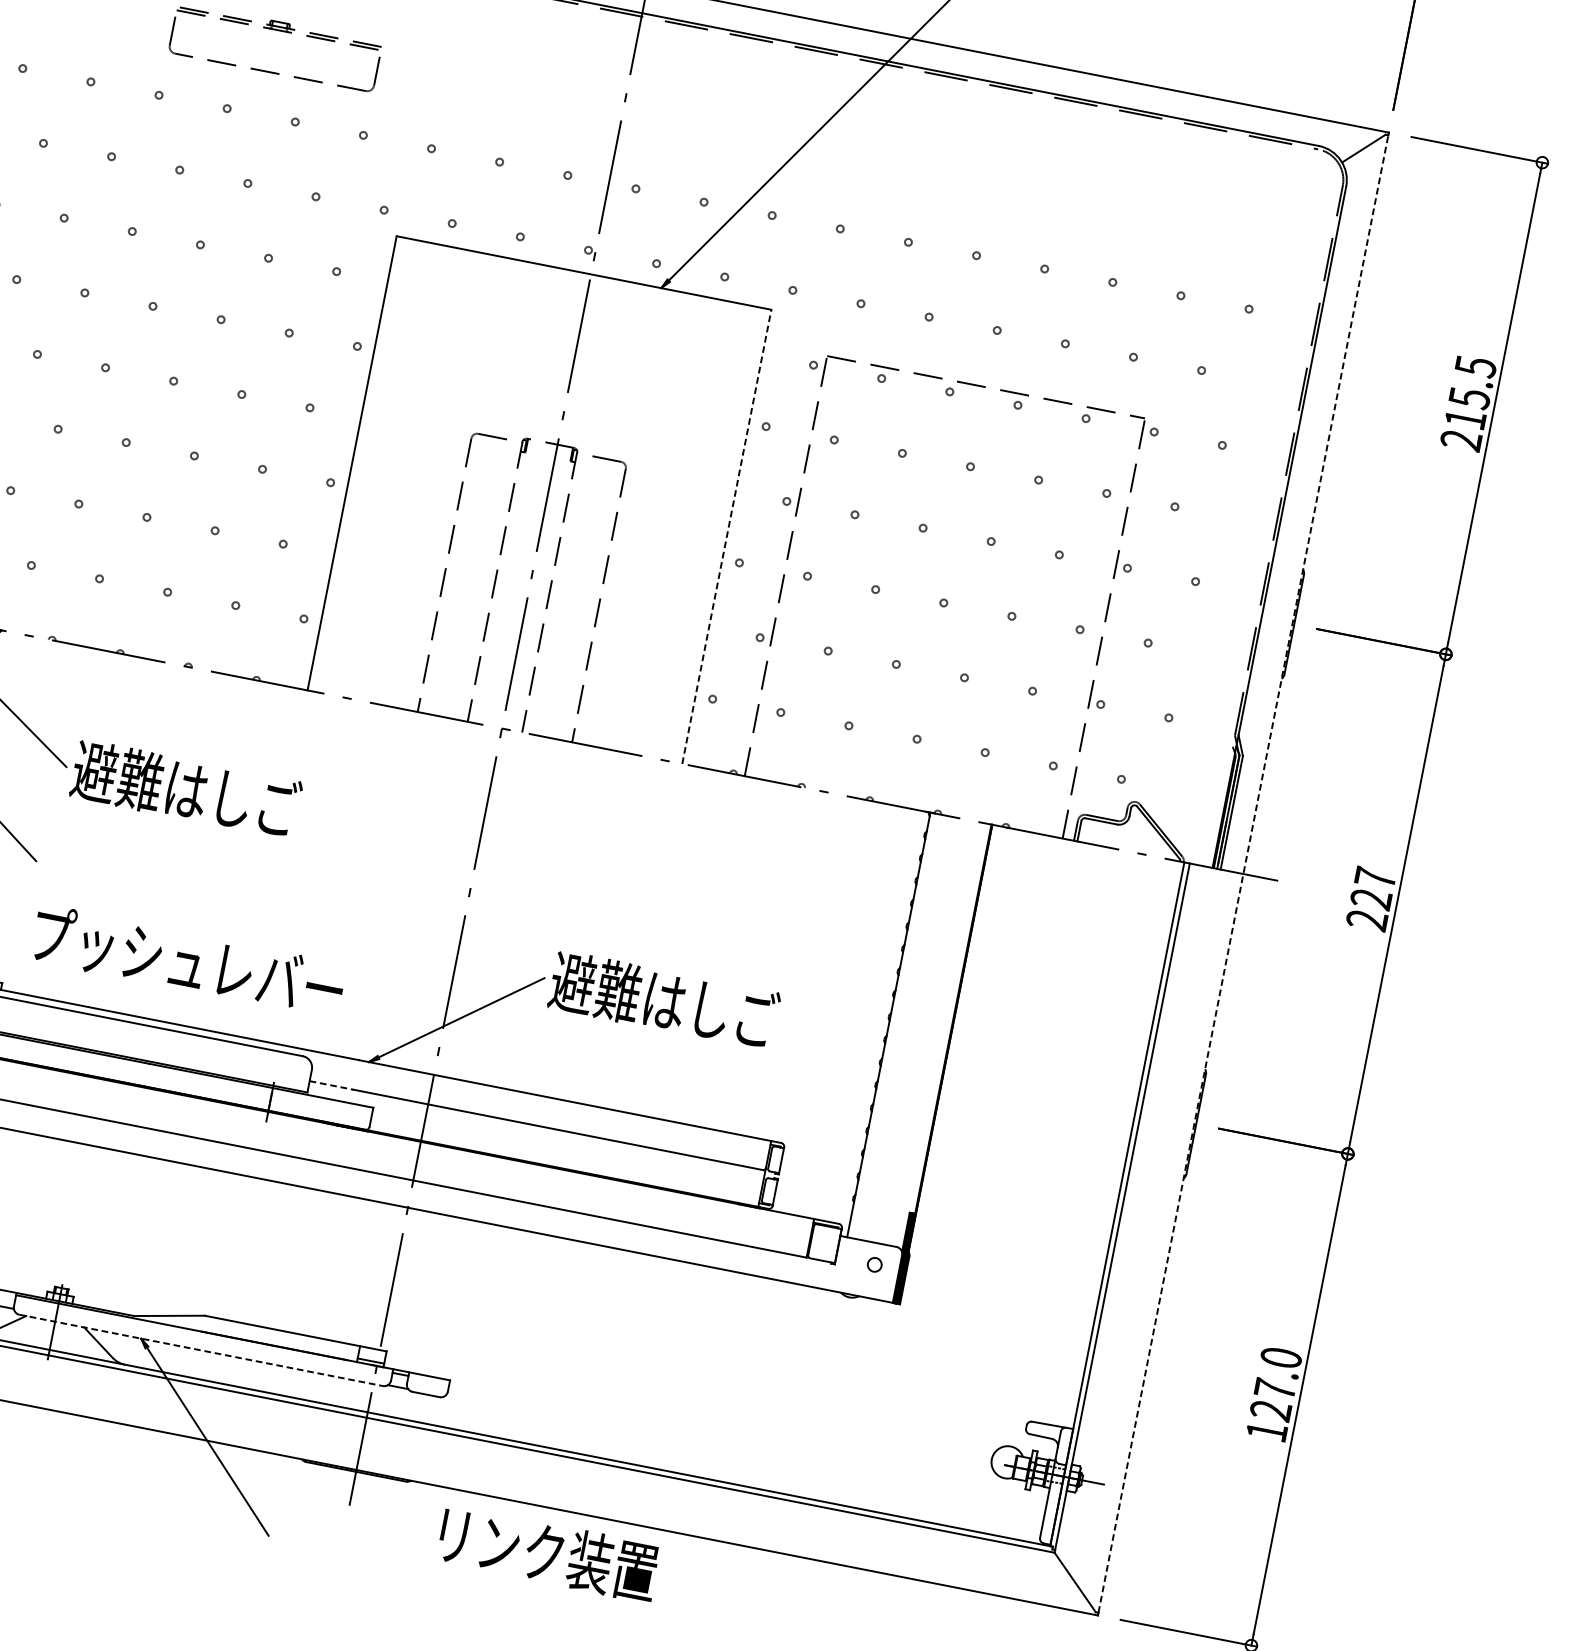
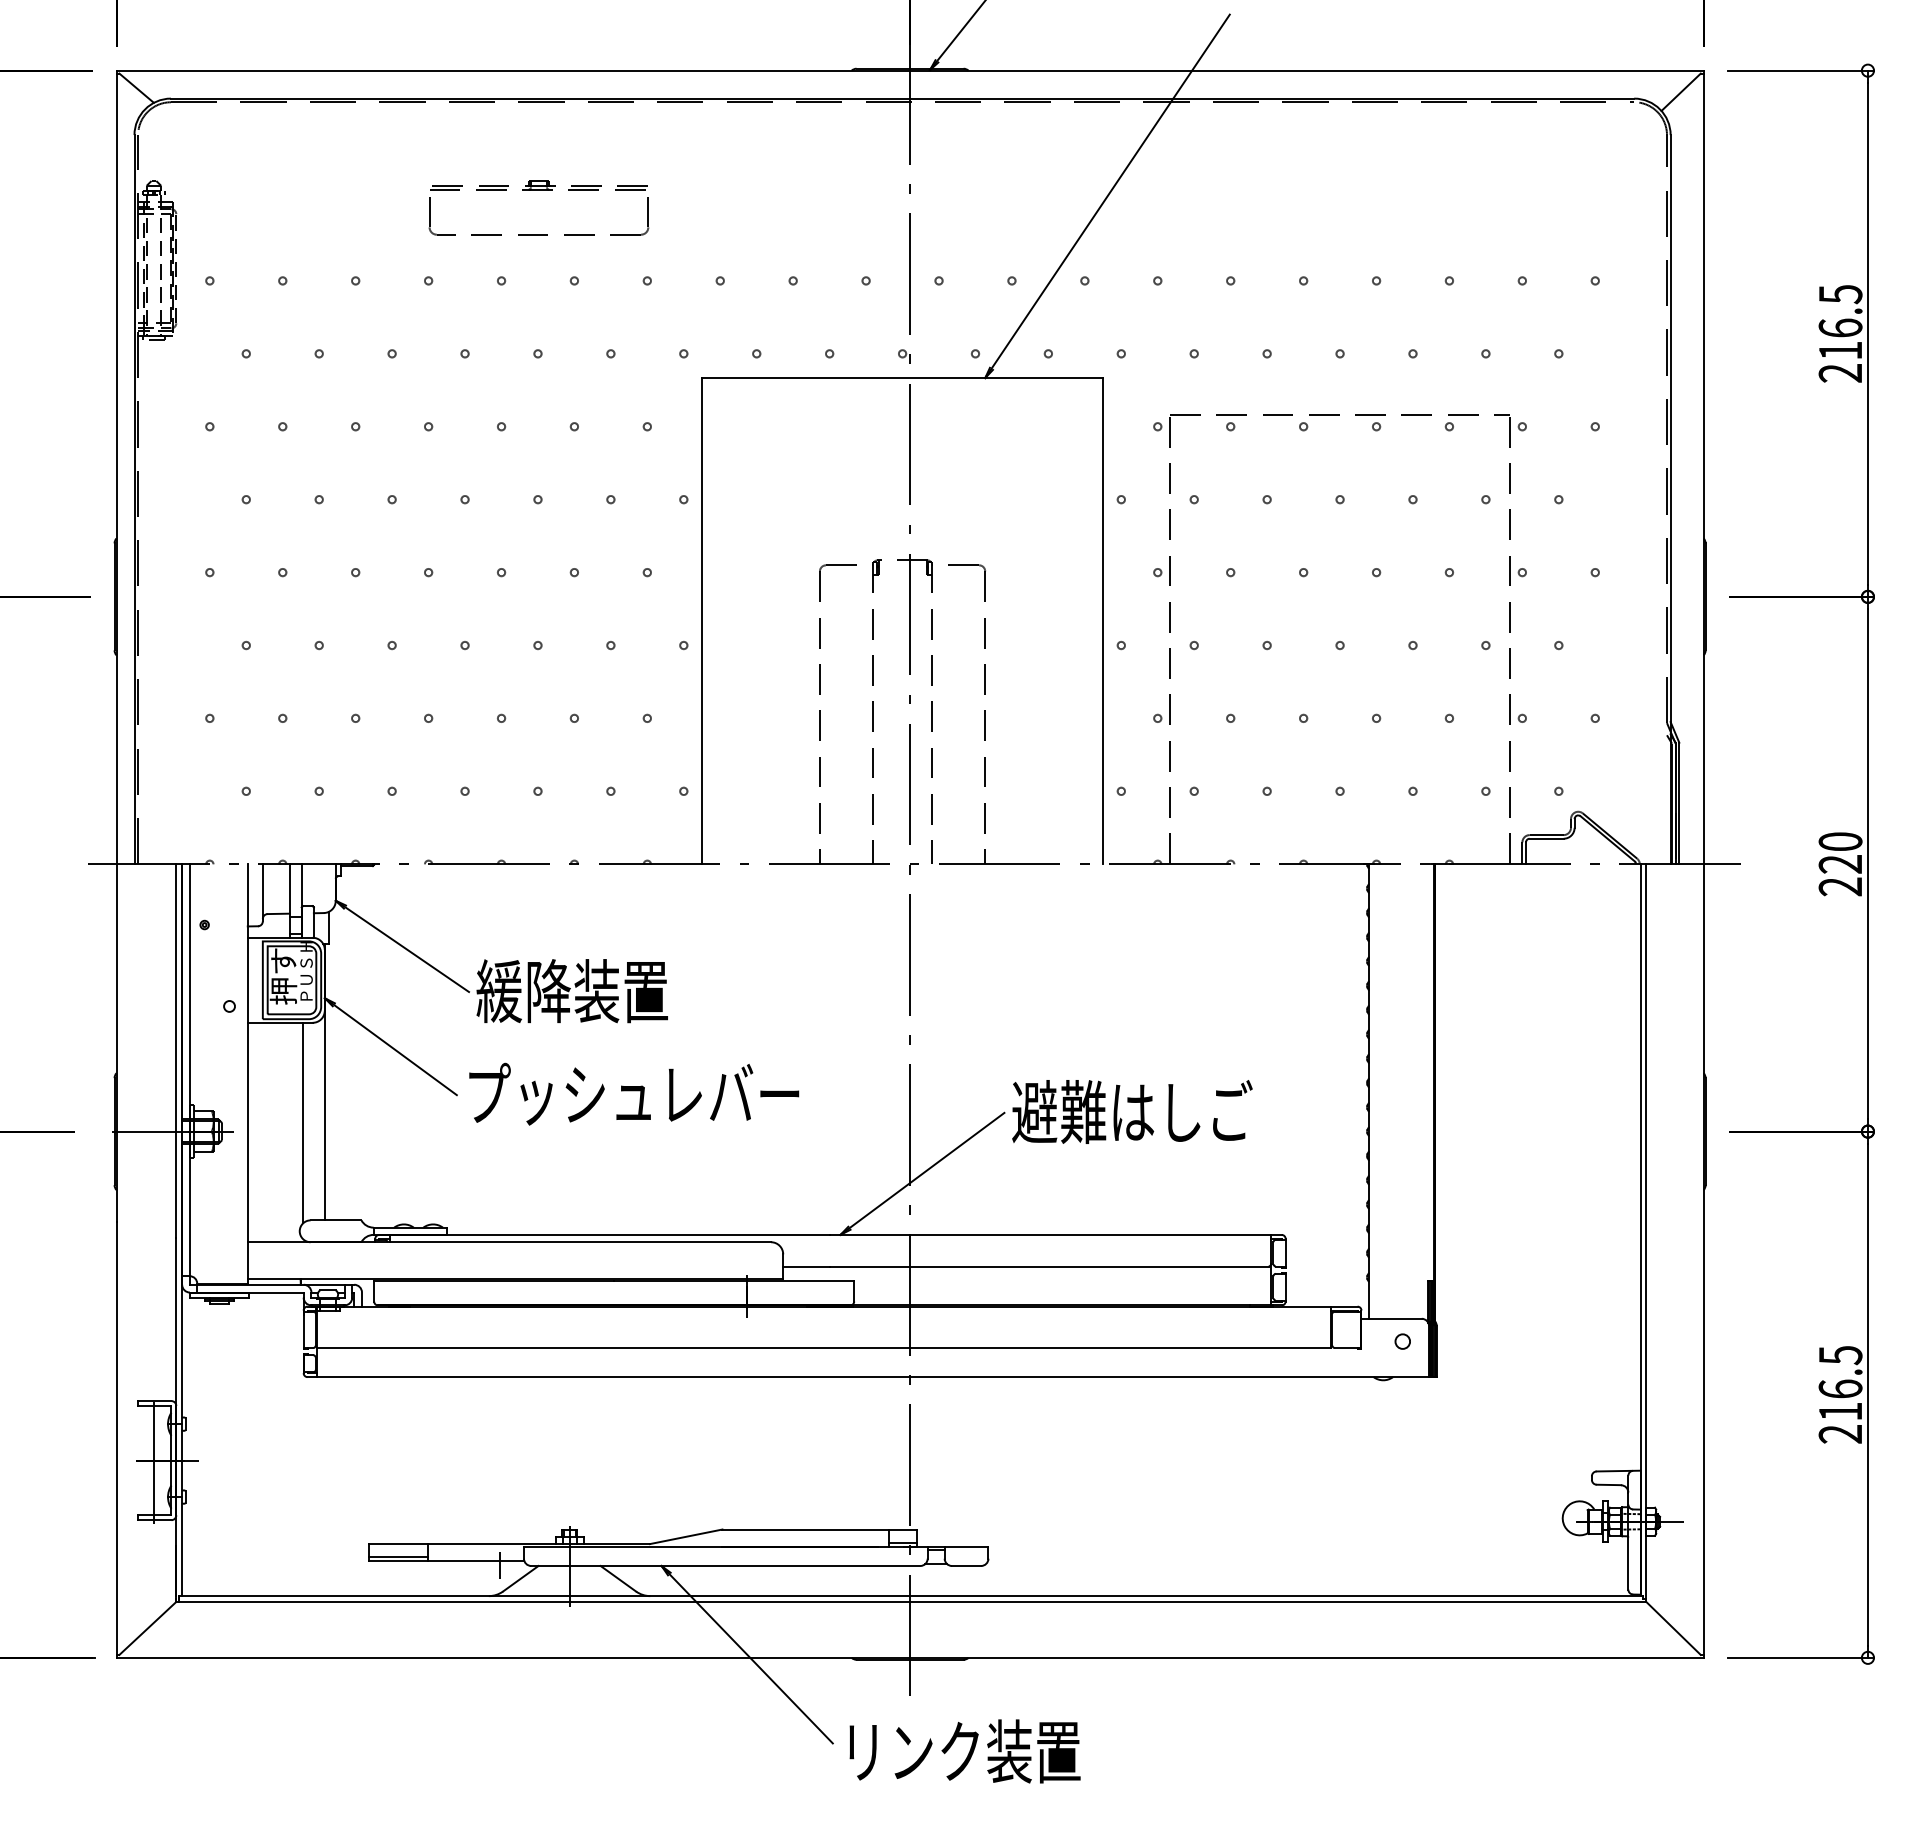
text: (1469, 397) -> (1840, 327), 215.5 -> 216.5
line: (727, 536) -> (1103, 620), dashed -> solid
text: (185, 789) -> (596, 991), 避難はしご -> 緩降装置
line: (1243, 874) -> (1703, 864), dashed -> solid
text: (1375, 877) -> (1840, 841), 227 -> 220
text: (188, 961) -> (634, 1093), moved
line: (332, 1085) -> (807, 1266), dashed -> solid
line: (200, 1349) -> (725, 1565), dashed -> solid
text: (1274, 1394) -> (1840, 1394), 127.0 -> 216.5
text: (548, 1553) -> (964, 1751), moved

